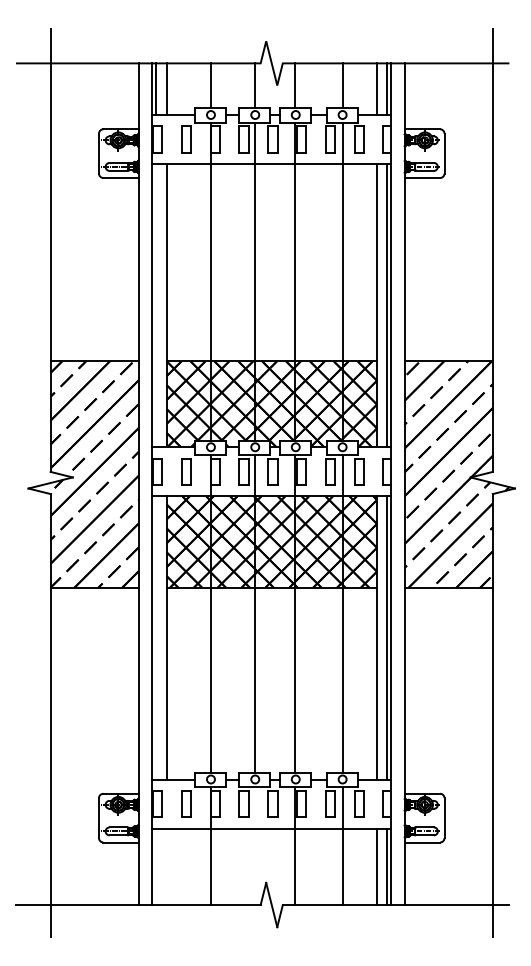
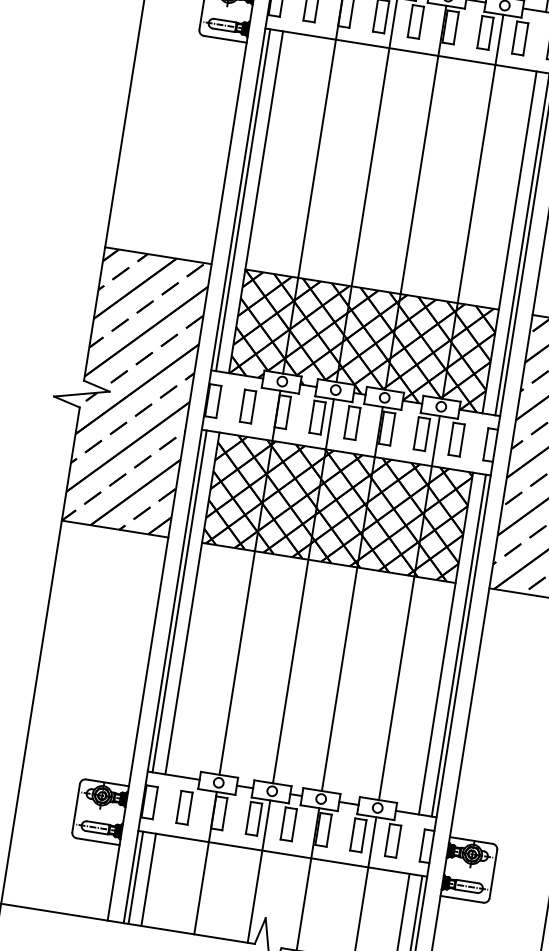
line: (156, 305) -> (243, 200), added
line: (156, 637) -> (180, 600), added
line: (254, 846) -> (258, 872), added
line: (156, 866) -> (136, 877), added
line: (166, 866) -> (148, 879), added

